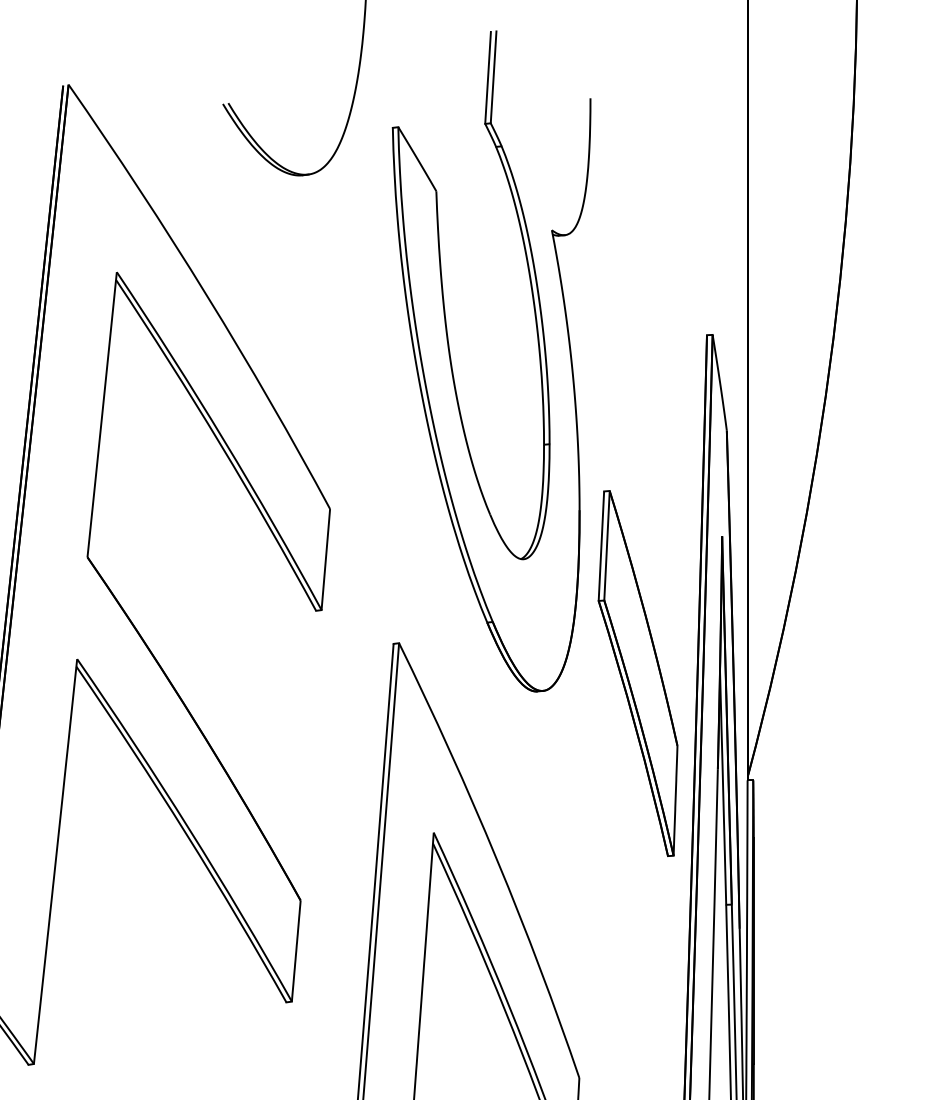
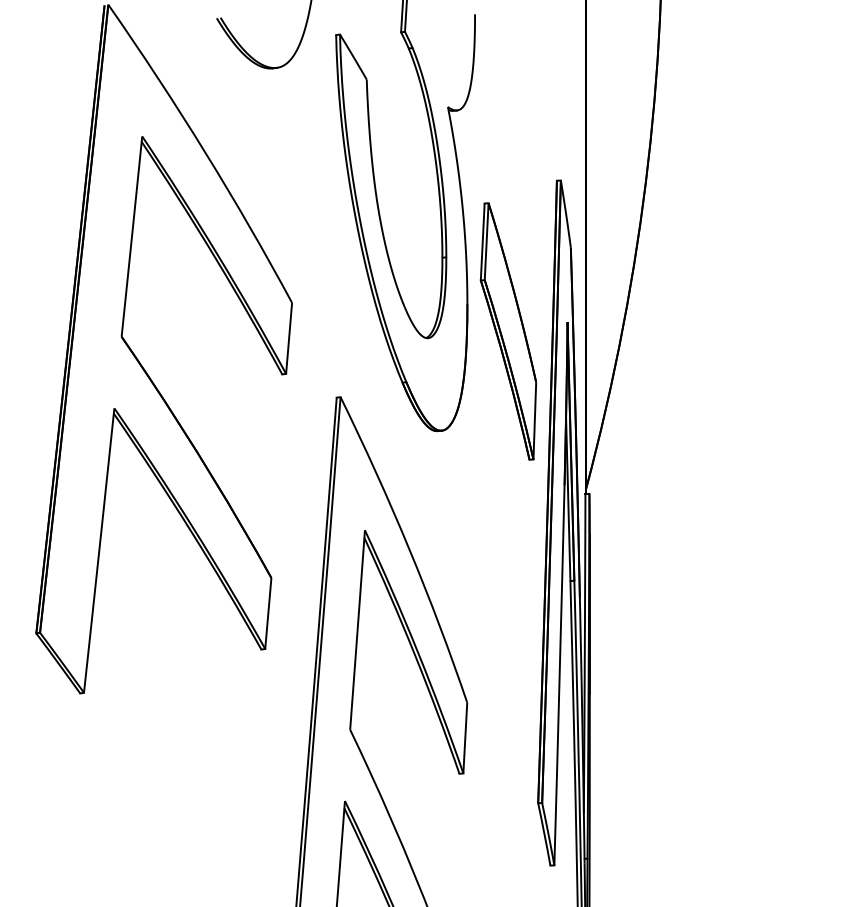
part: (636, 673) -> (507, 331), moved

